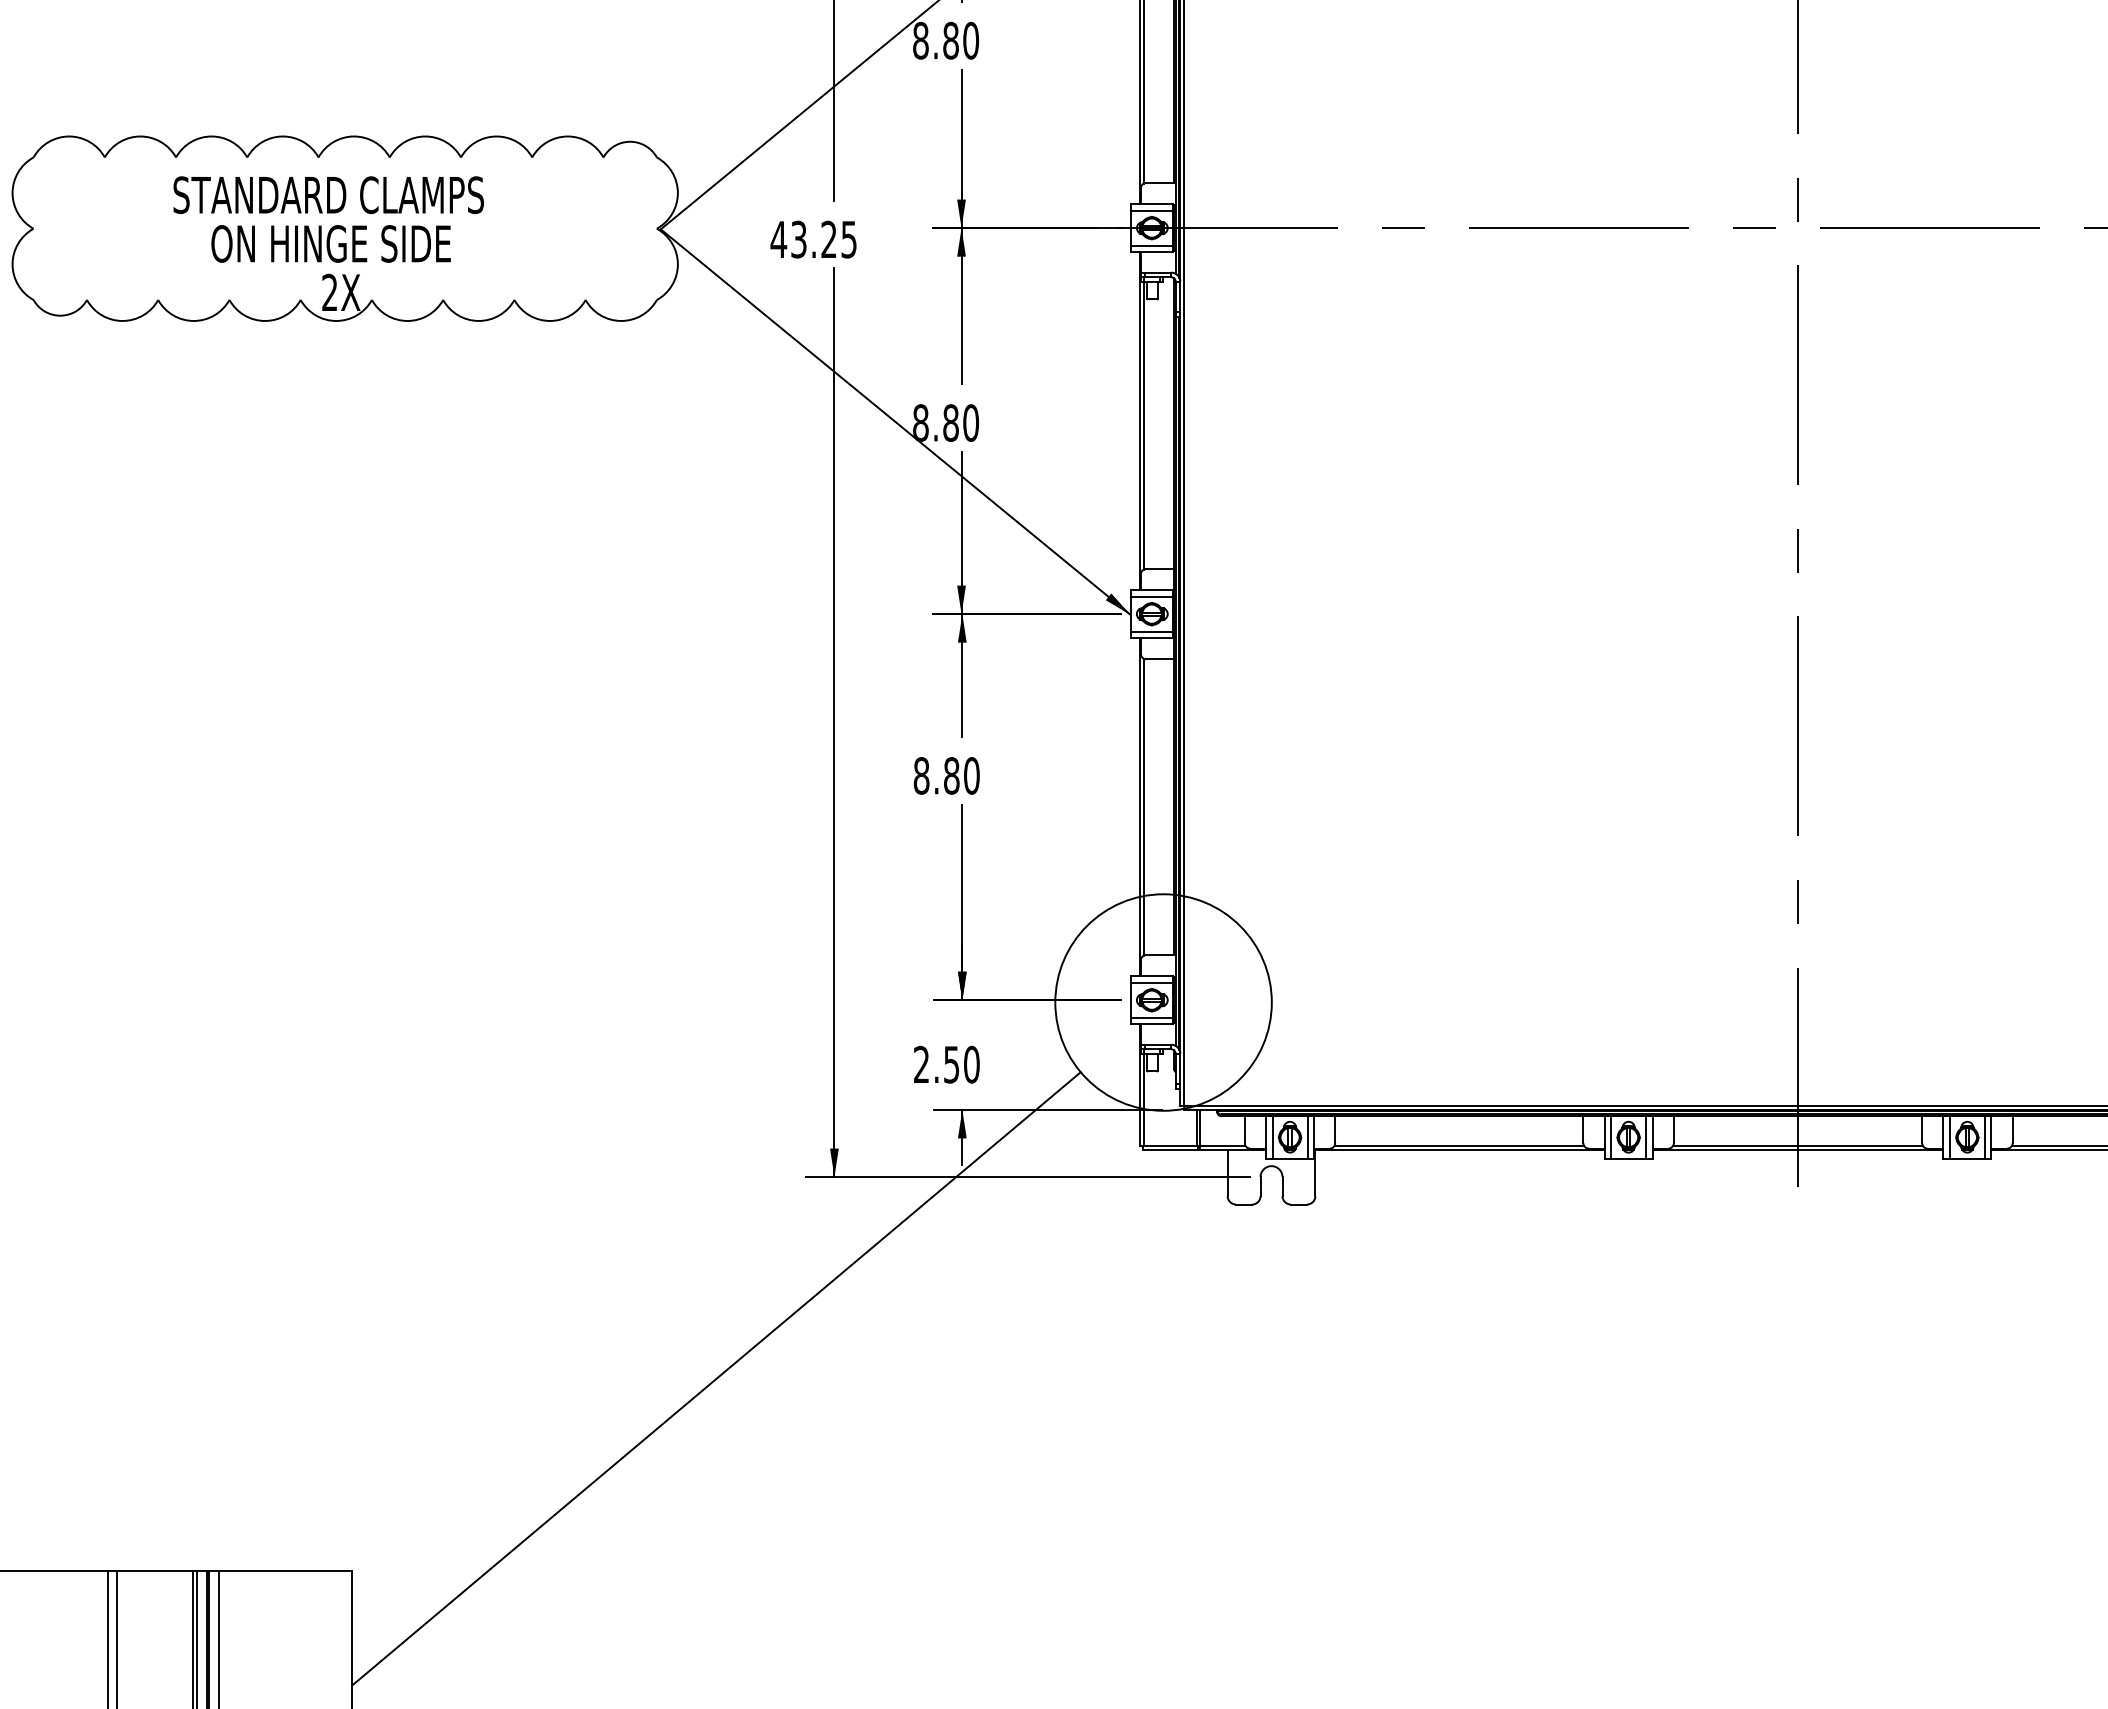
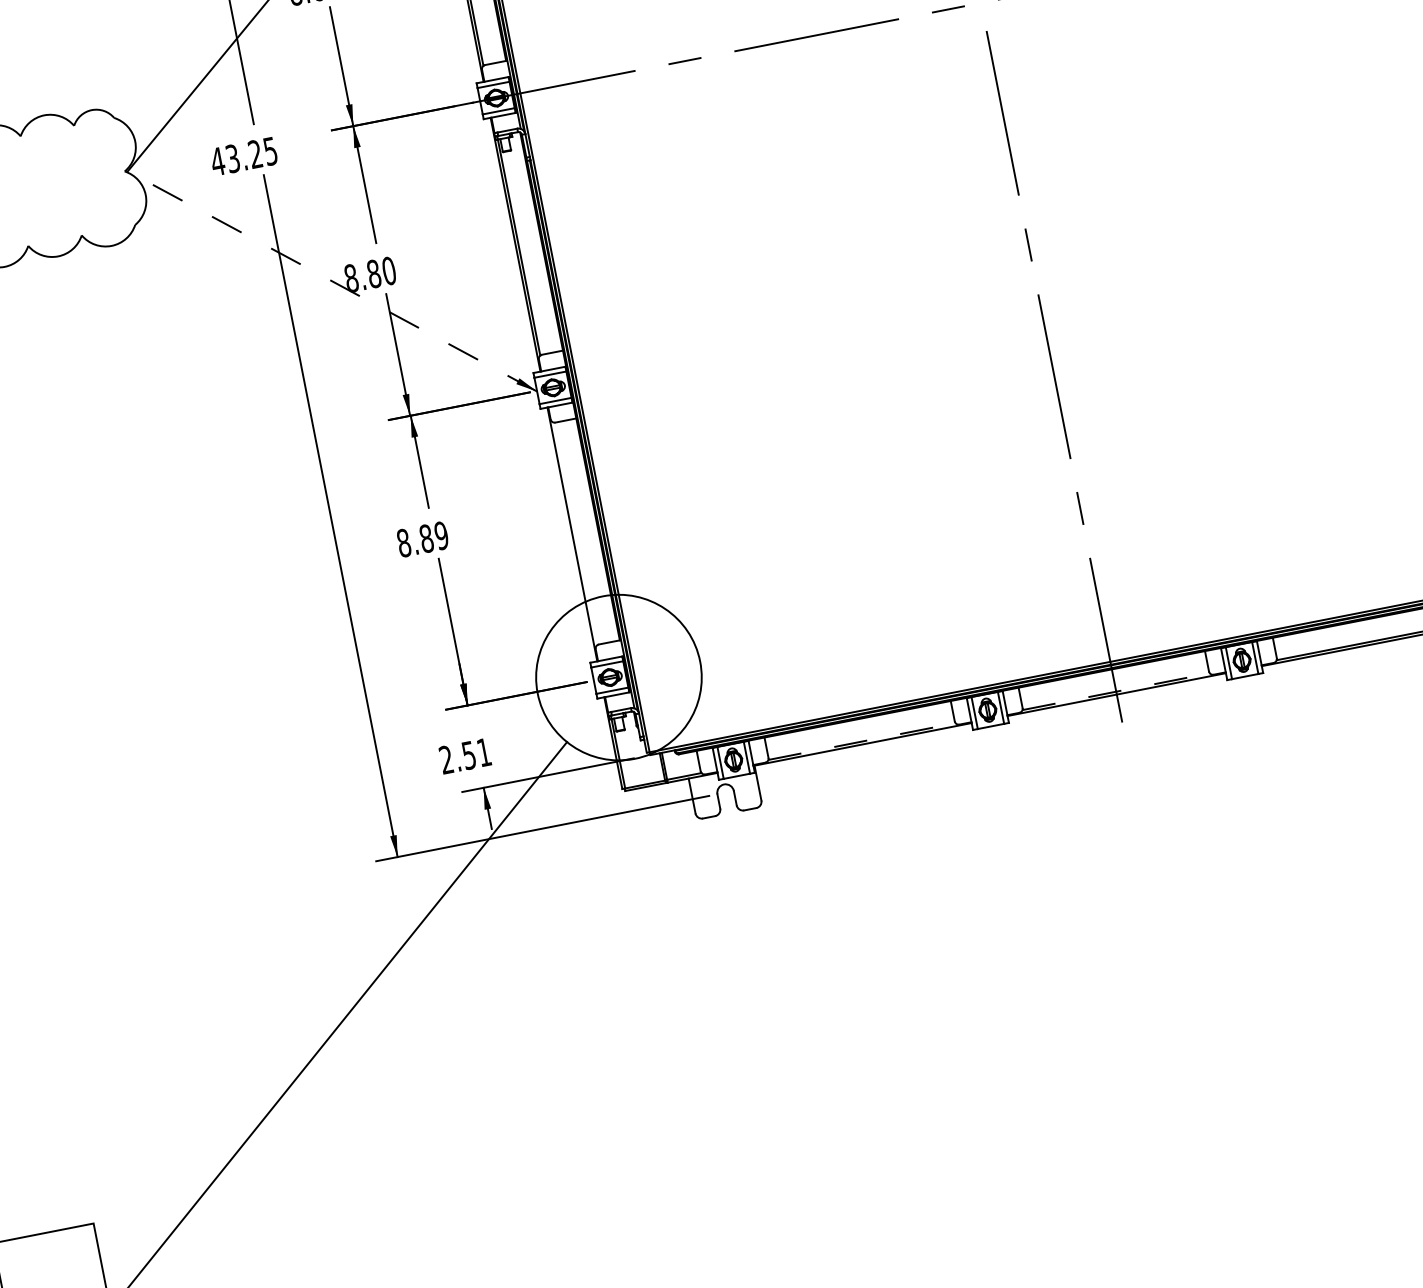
line: (895, 422) -> (332, 281), solid -> dashed
text: (971, 775) -> (441, 535), 8.80 -> 8.89
line: (1143, 806) -> (575, 533), removed
text: (971, 1064) -> (483, 752), 2.50 -> 2.51
line: (1459, 1145) -> (862, 741), solid -> dashed
line: (1798, 1145) -> (1116, 691), solid -> dashed

